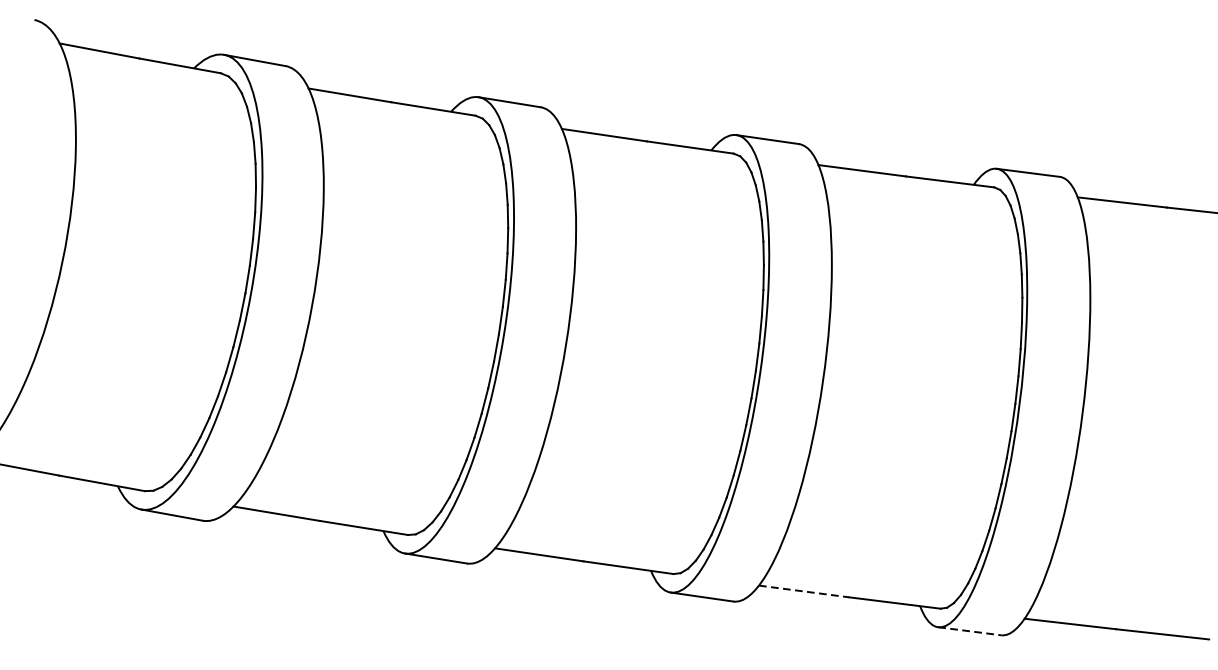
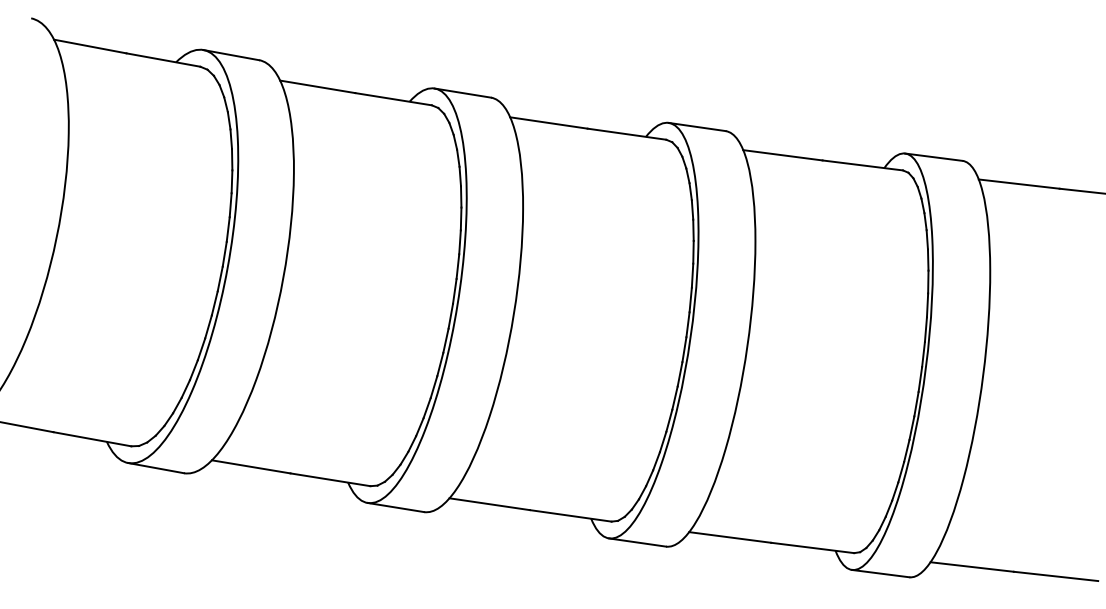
line: (804, 591) -> (730, 537), dashed -> solid
line: (969, 631) -> (880, 573), dashed -> solid

